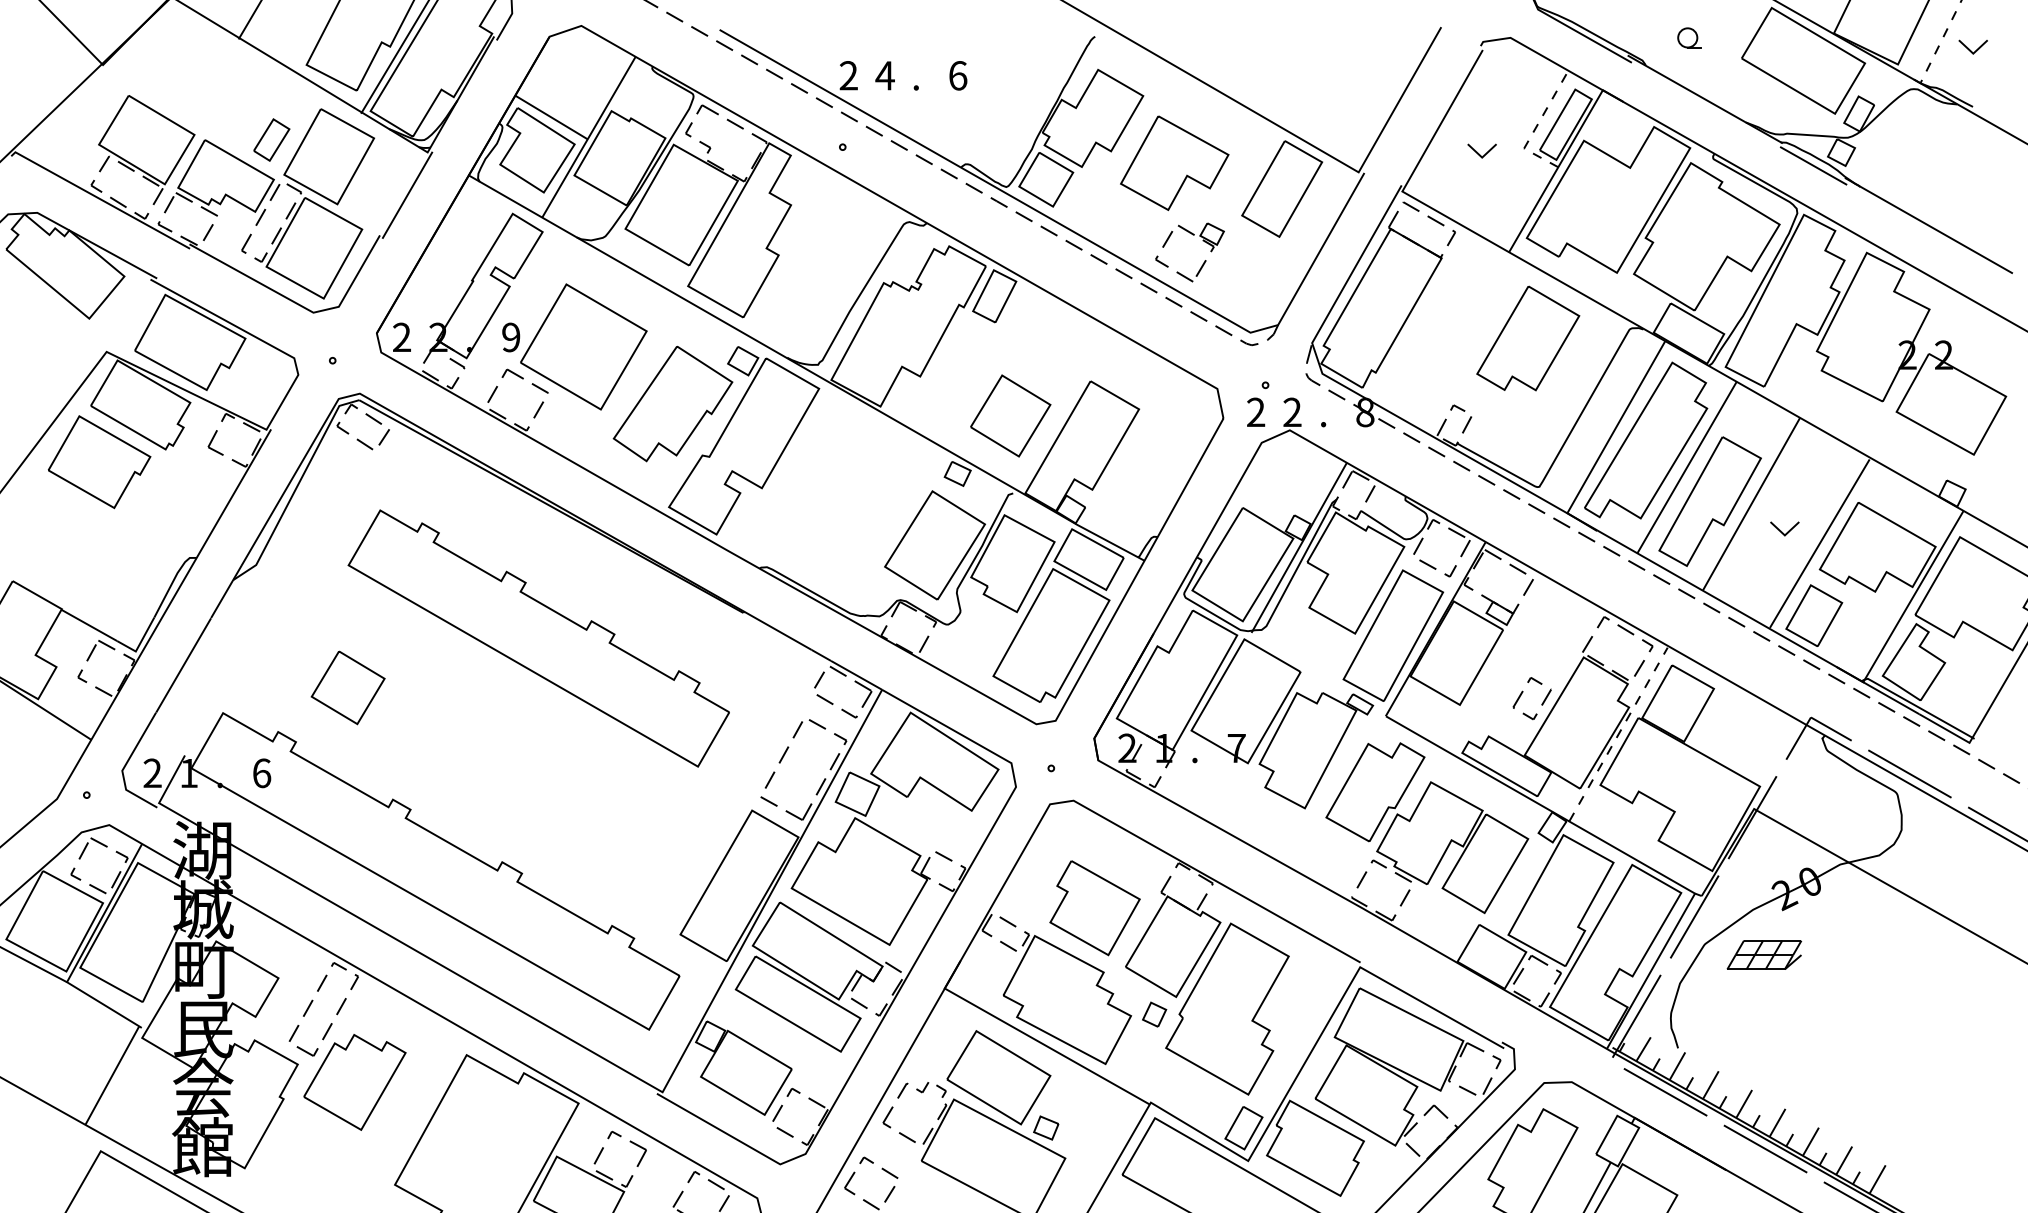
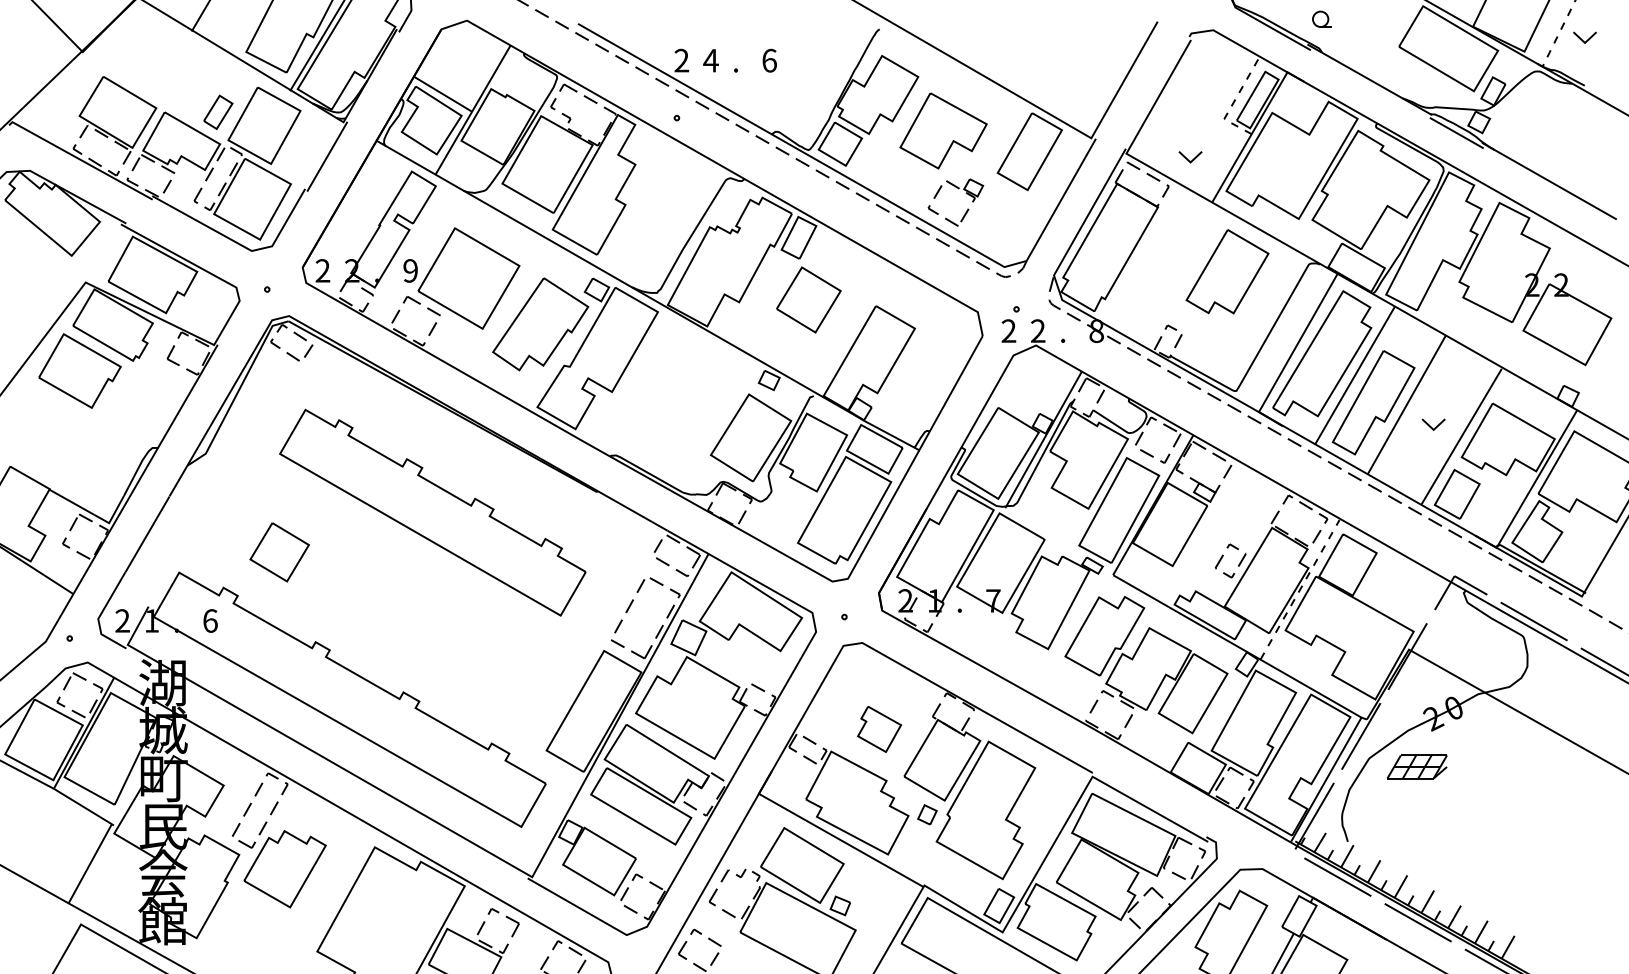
part: (1688, 36) -> (1321, 18), moved
line: (1479, 153) -> (1188, 159), moved
part: (1010, 415) -> (808, 299), moved
part: (1094, 908) -> (879, 729), size x0.6

